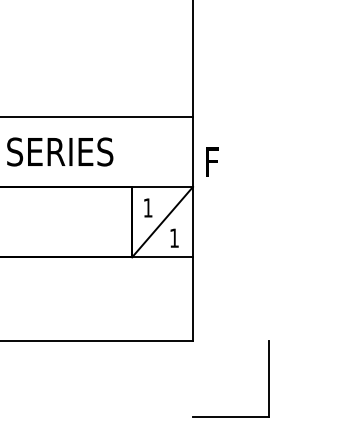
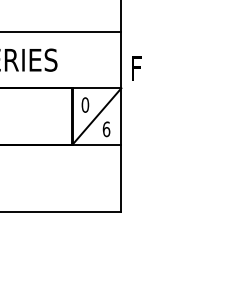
text: (147, 207) -> (84, 104), 1 -> 0
text: (174, 237) -> (106, 128), 1 -> 6
part: (268, 378) -> (181, 241), removed

